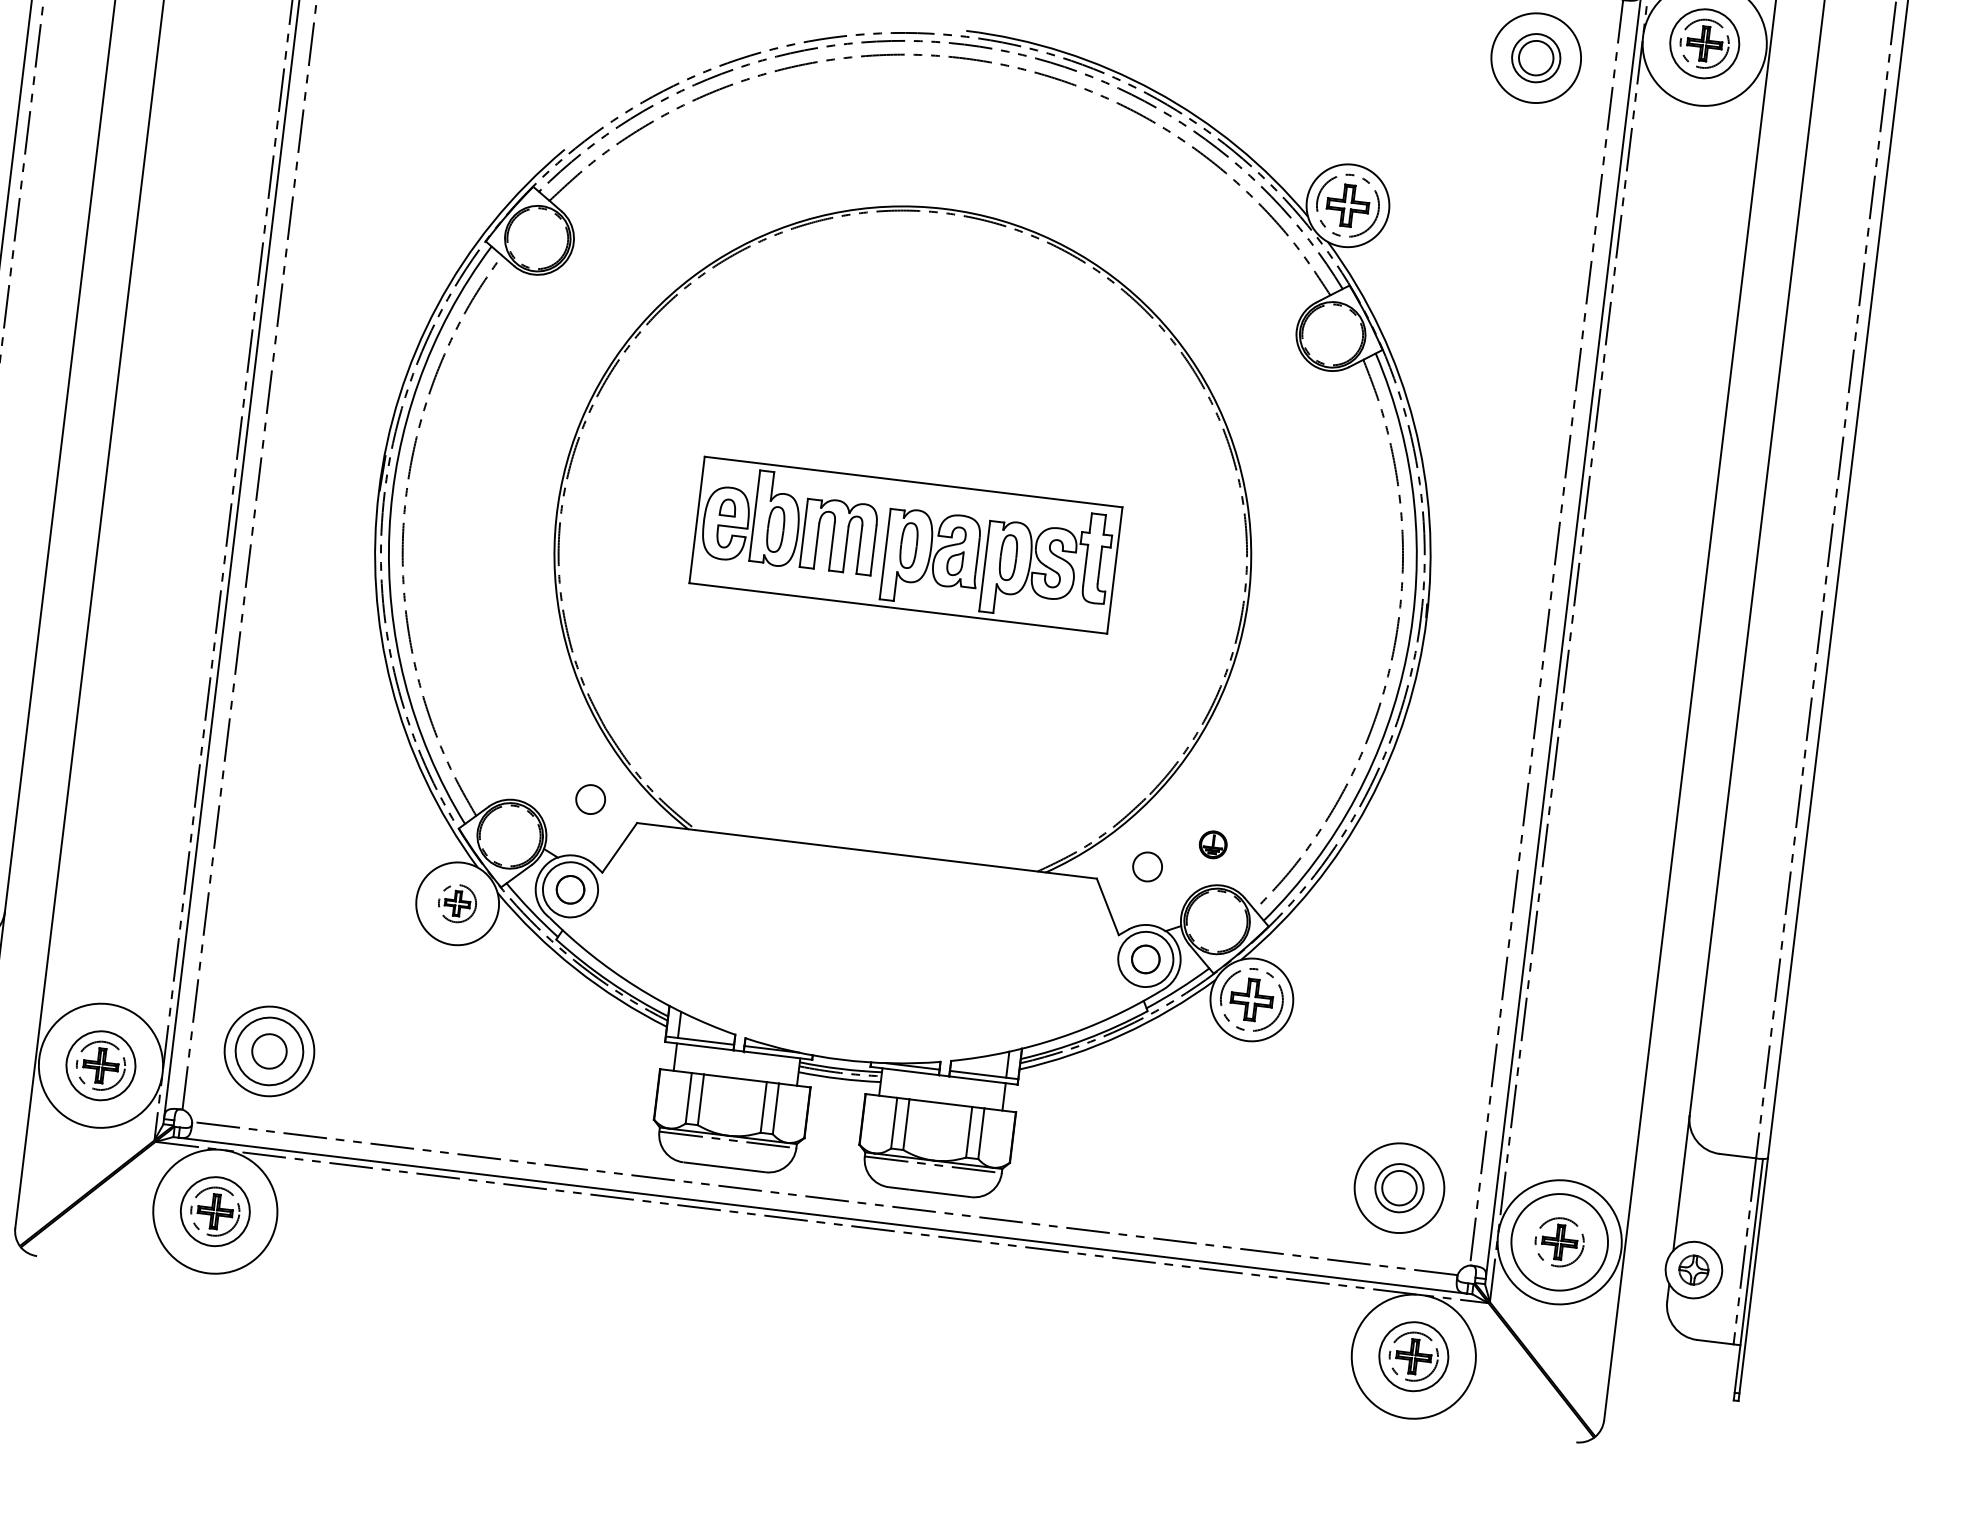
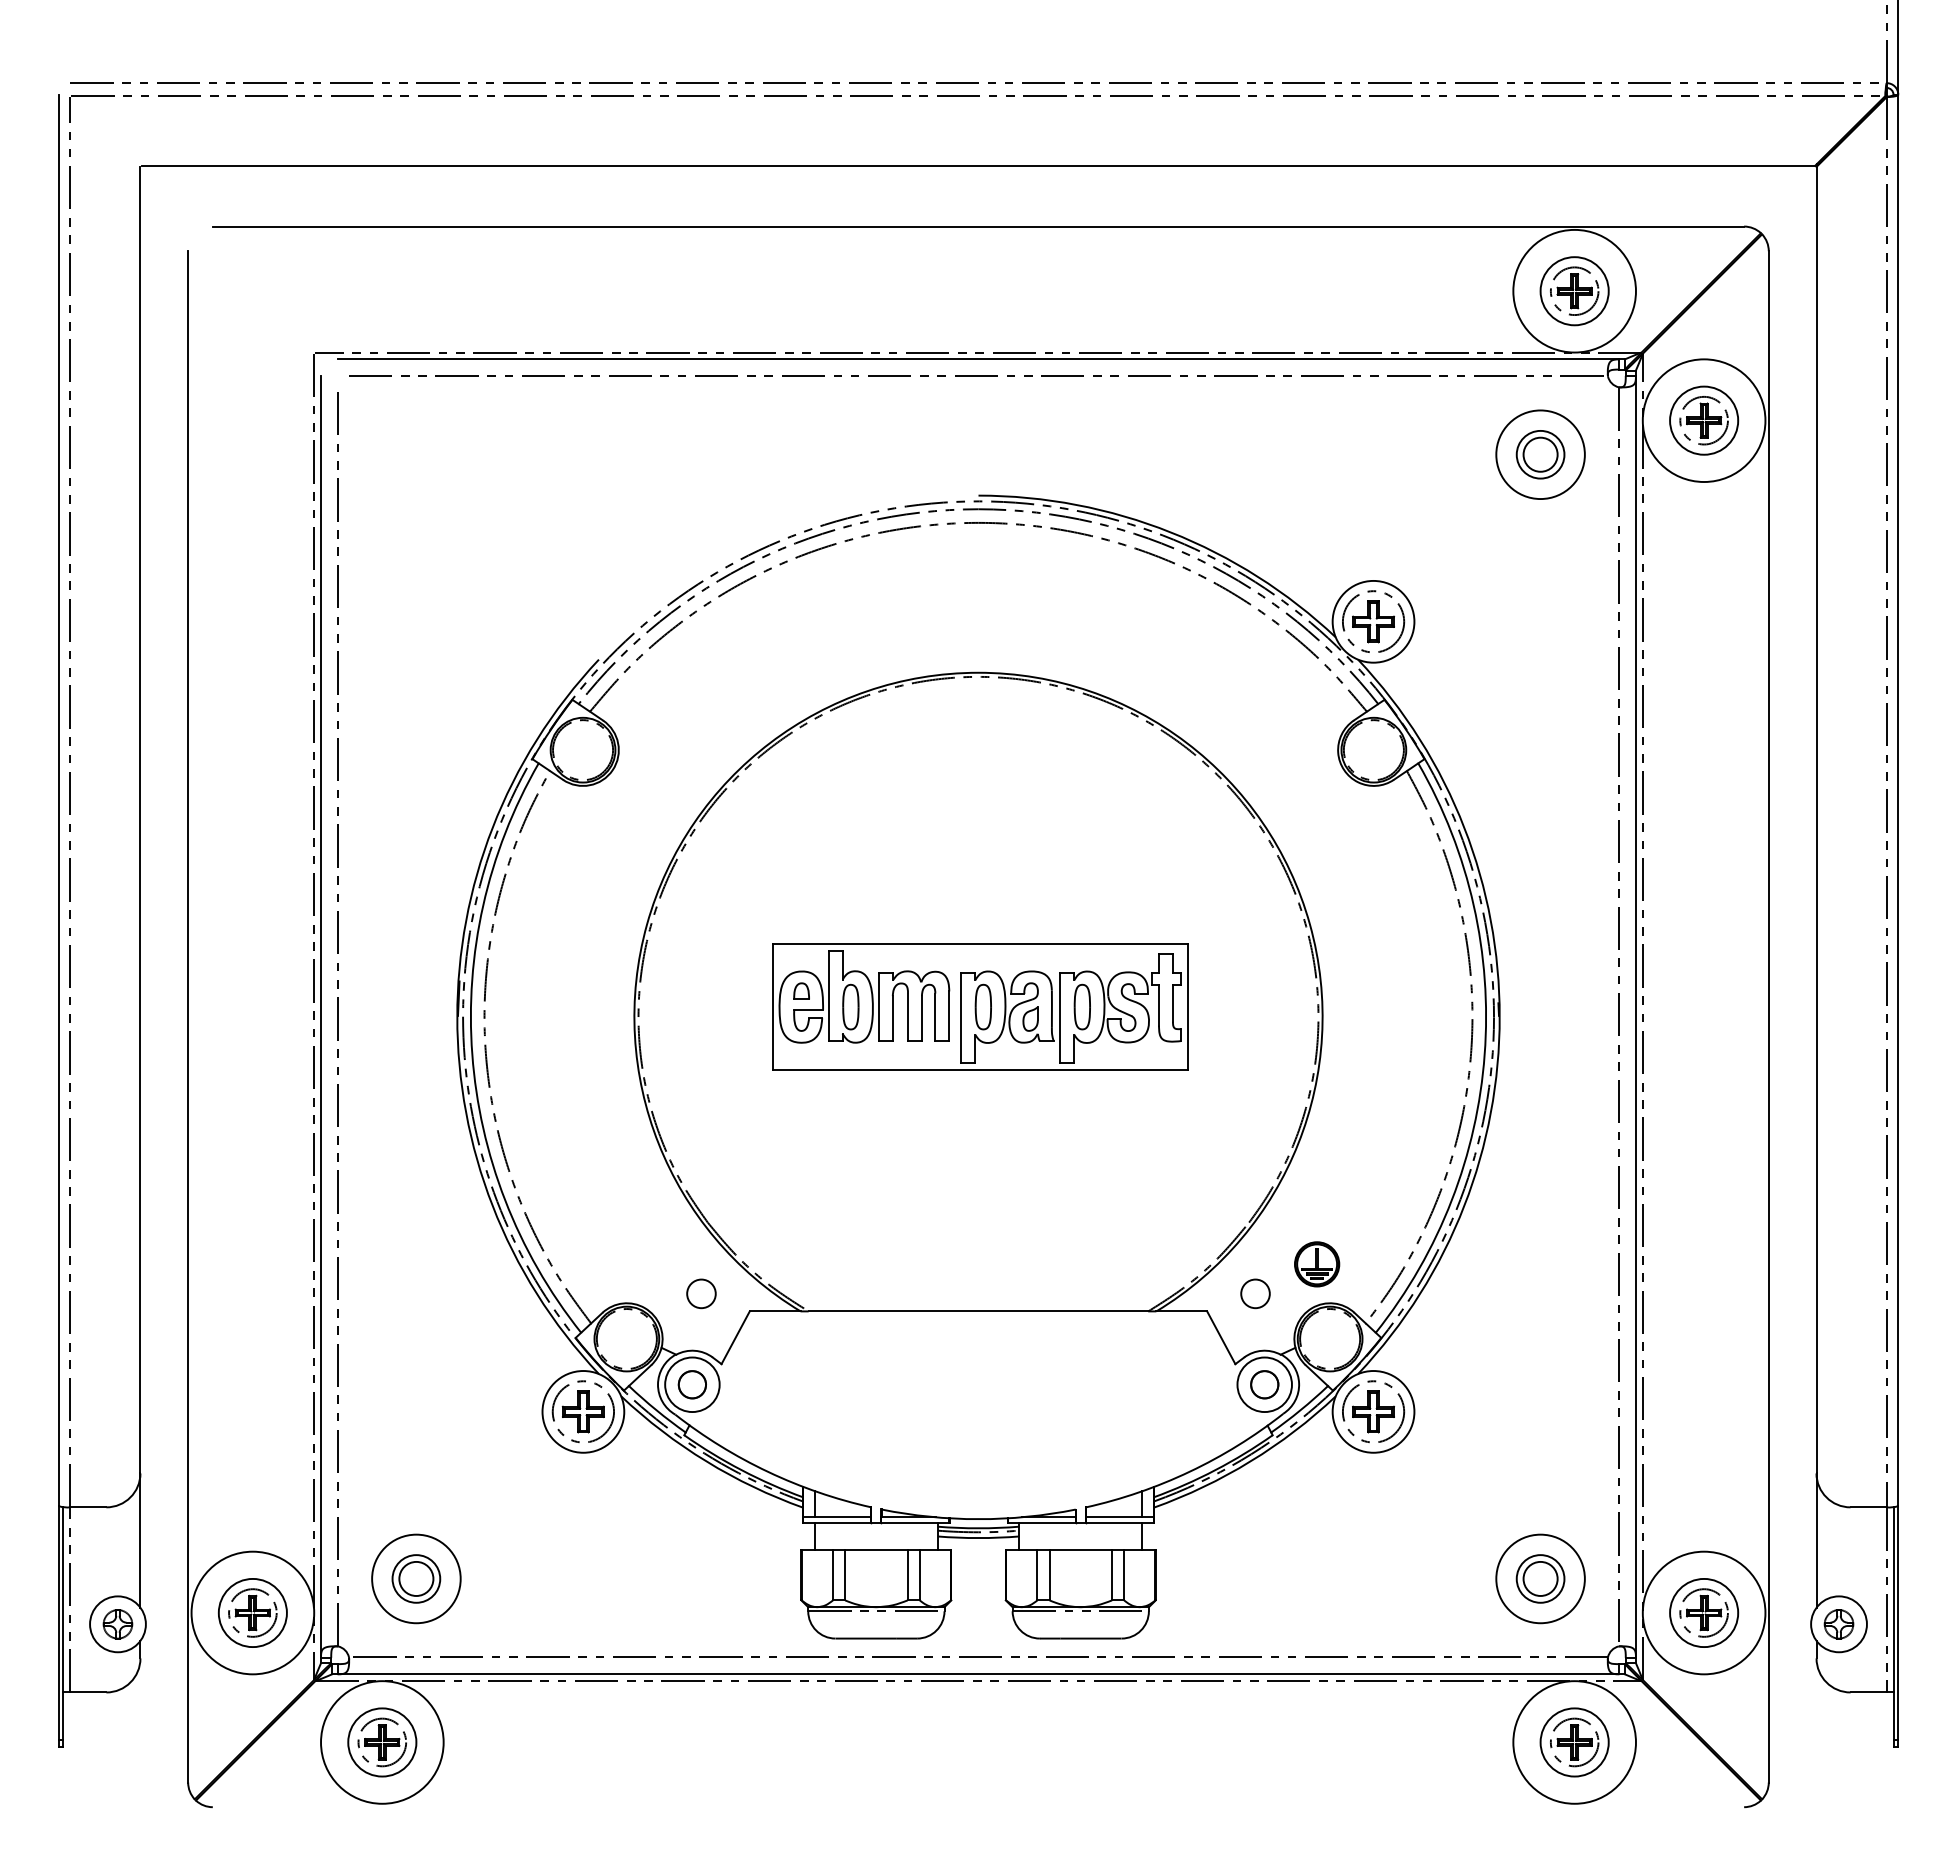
part: (1213, 844) -> (1317, 1264), size x1.67
part: (456, 903) -> (582, 1411), size x1.67
circle: (269, 1051) -> (416, 1578), size x0.71
circle: (1560, 1241) -> (1704, 1612), size x0.71

